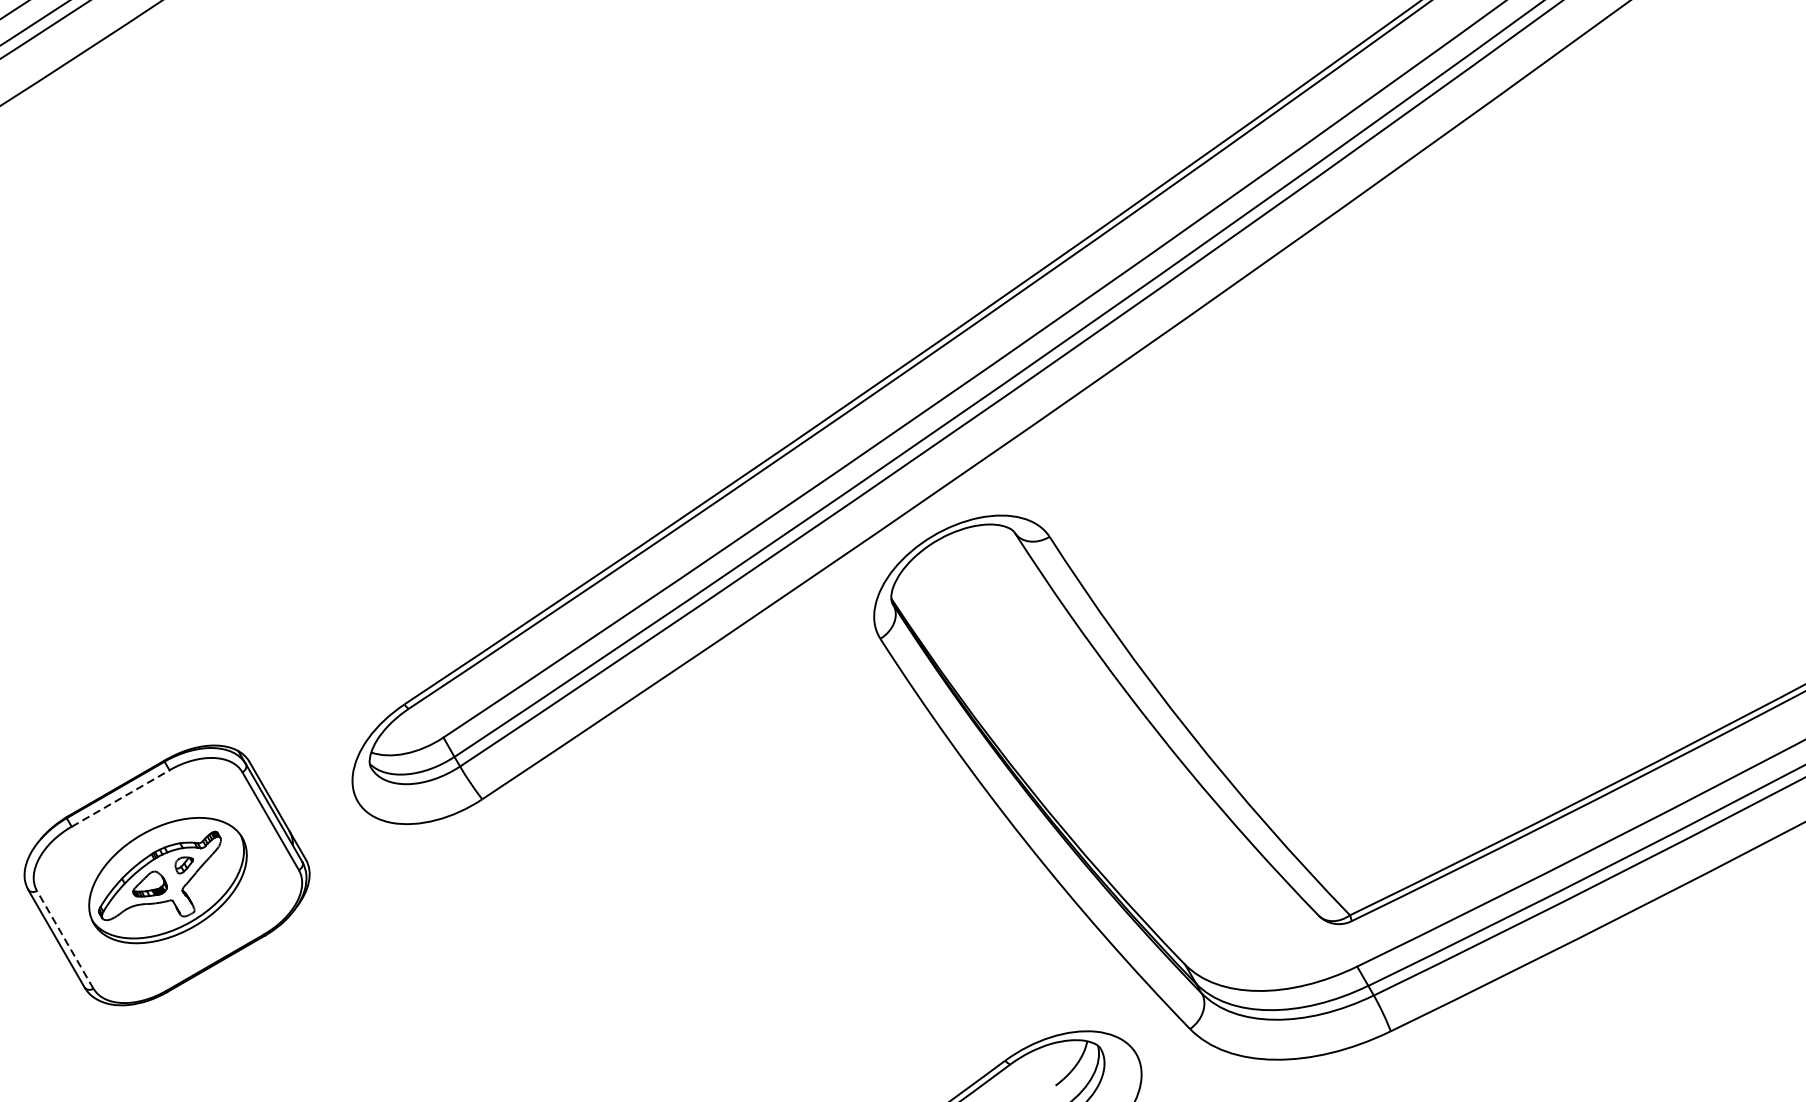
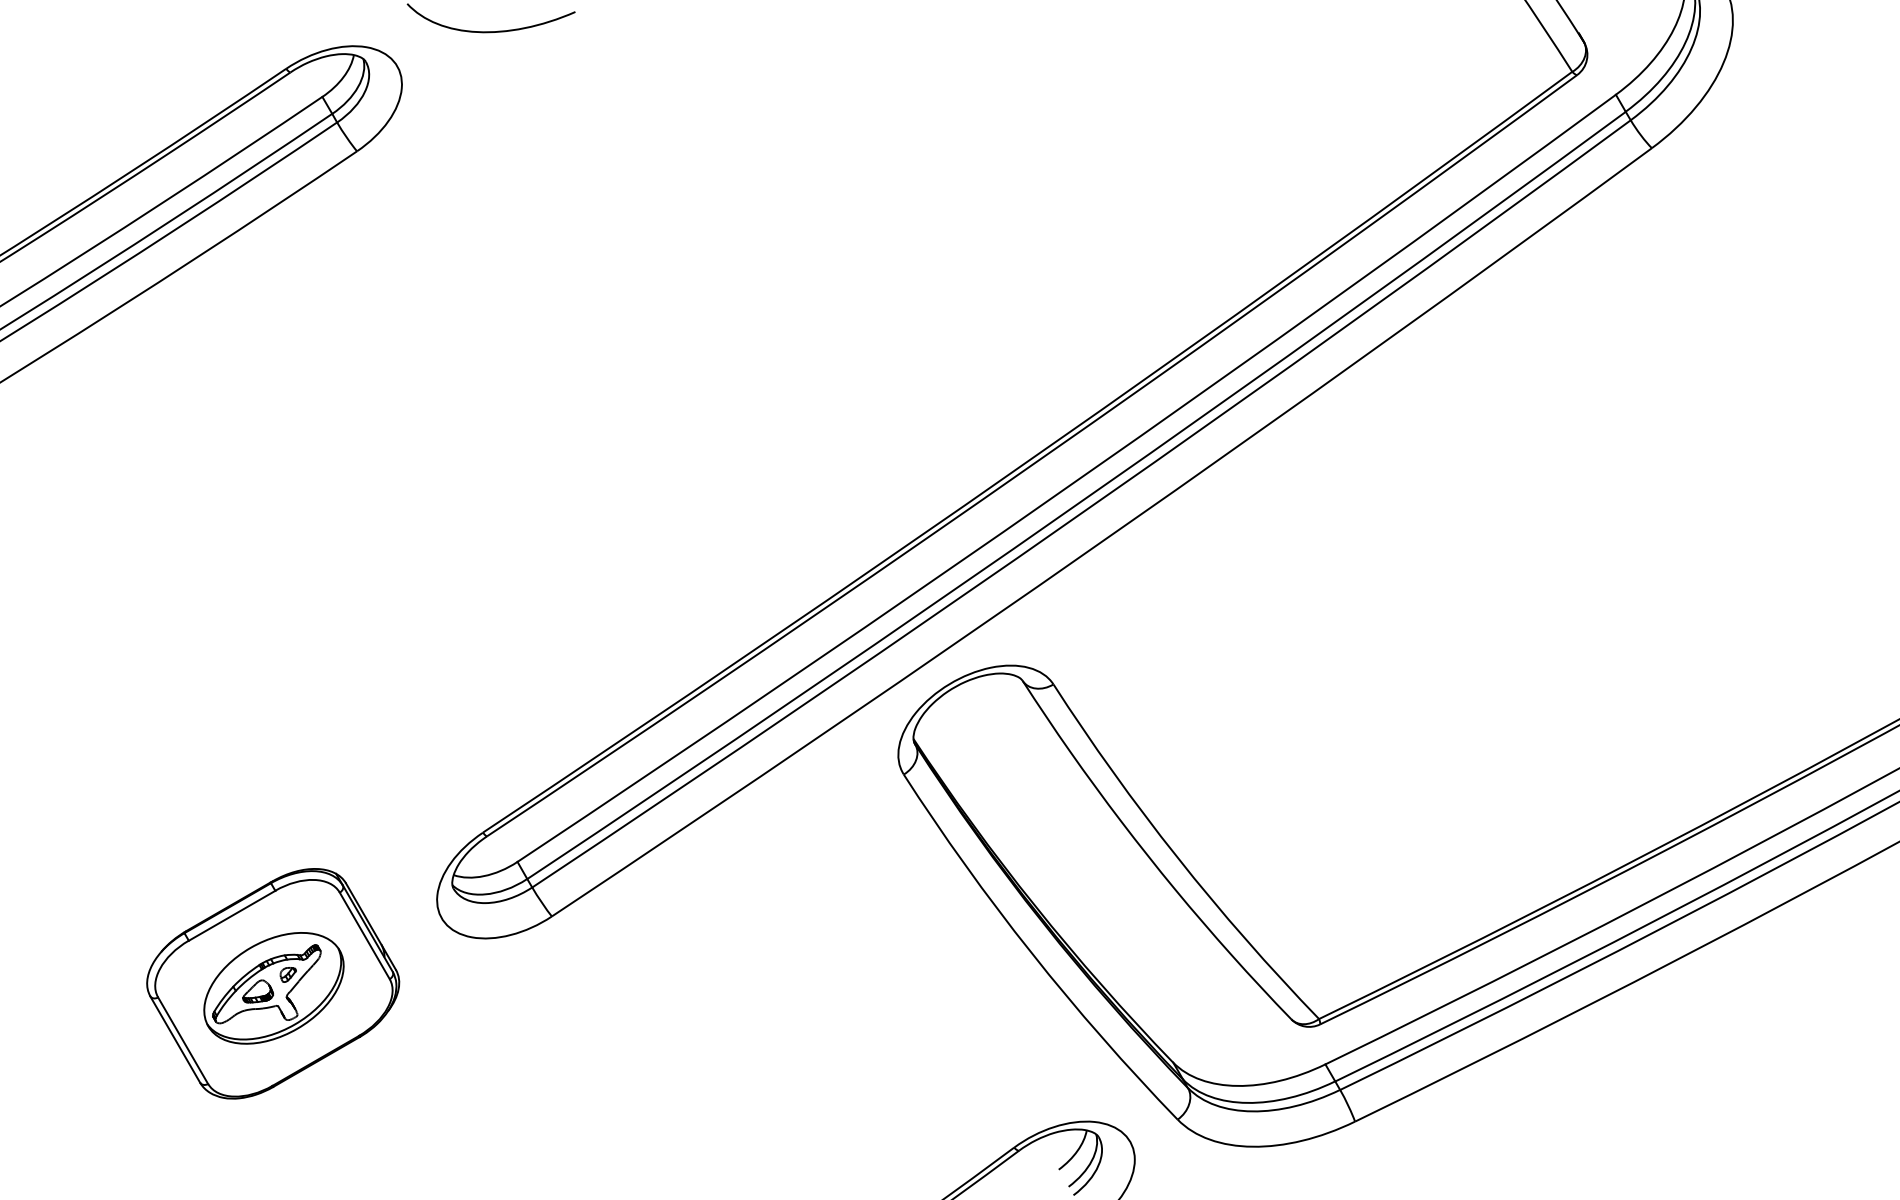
line: (121, 798) -> (232, 915), dashed -> solid
line: (65, 939) -> (183, 1040), dashed -> solid

